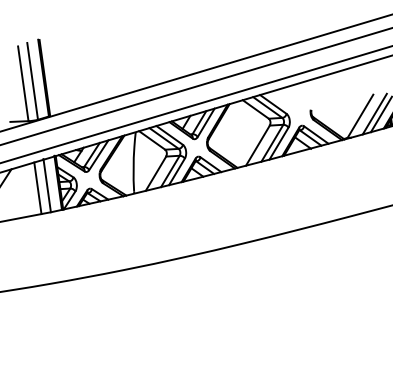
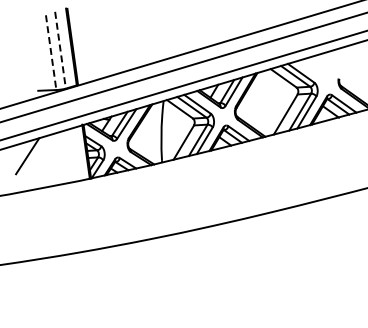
line: (32, 81) -> (60, 50), solid -> dashed
line: (23, 83) -> (51, 52), solid -> dashed
line: (46, 185) -> (74, 154), removed
line: (37, 188) -> (65, 157), removed

